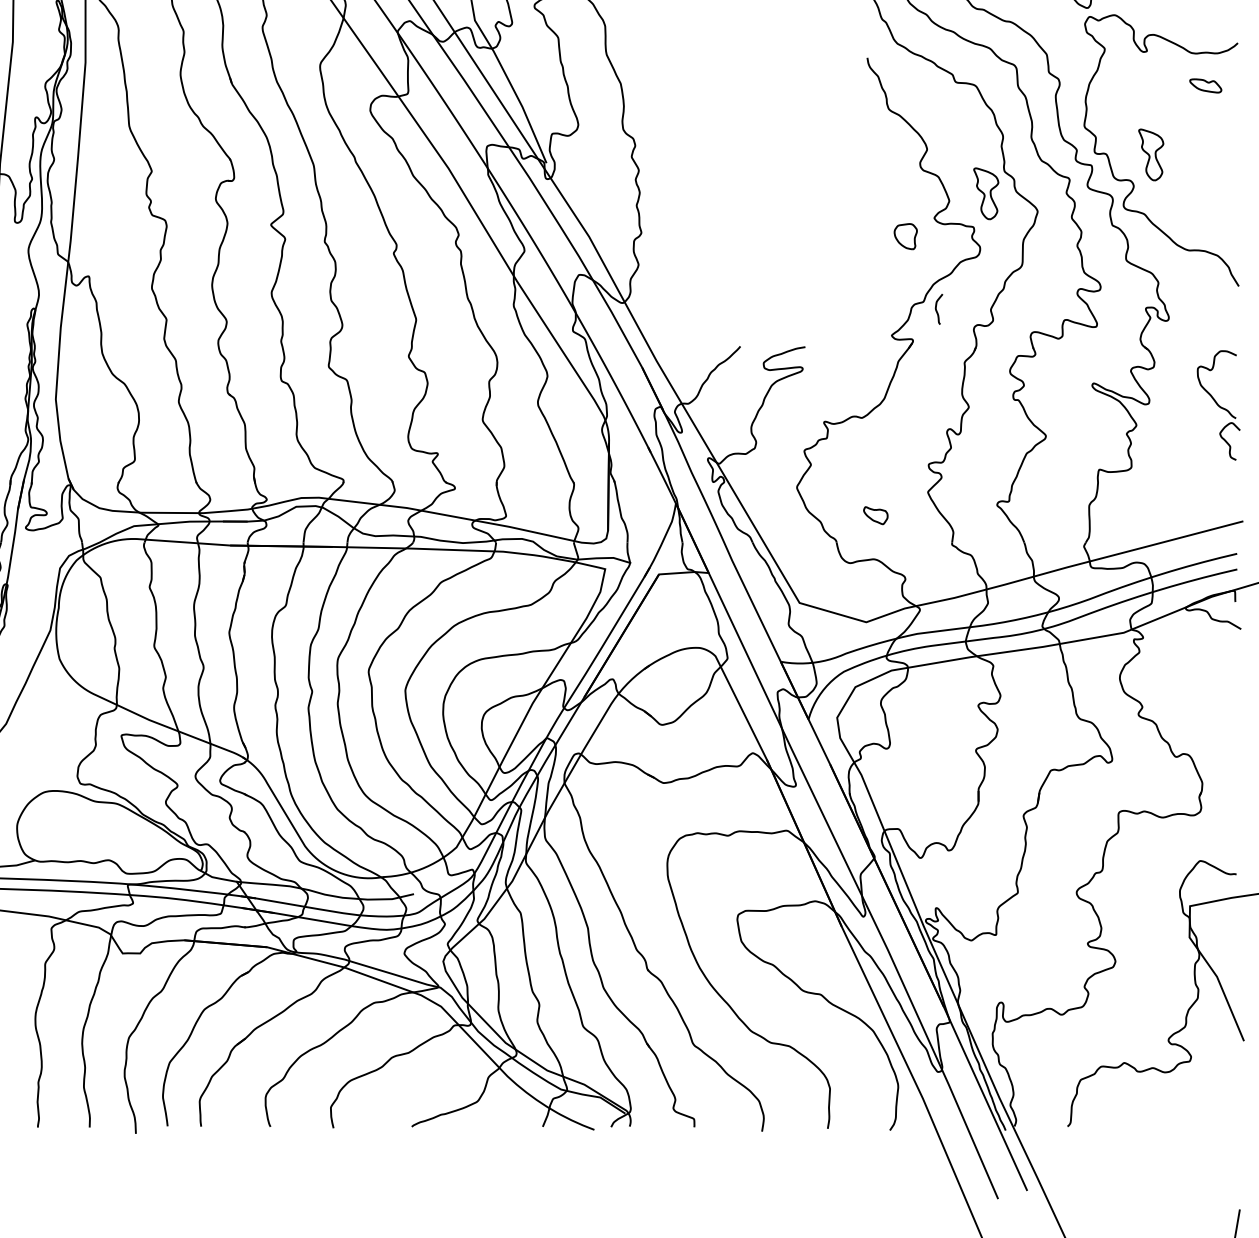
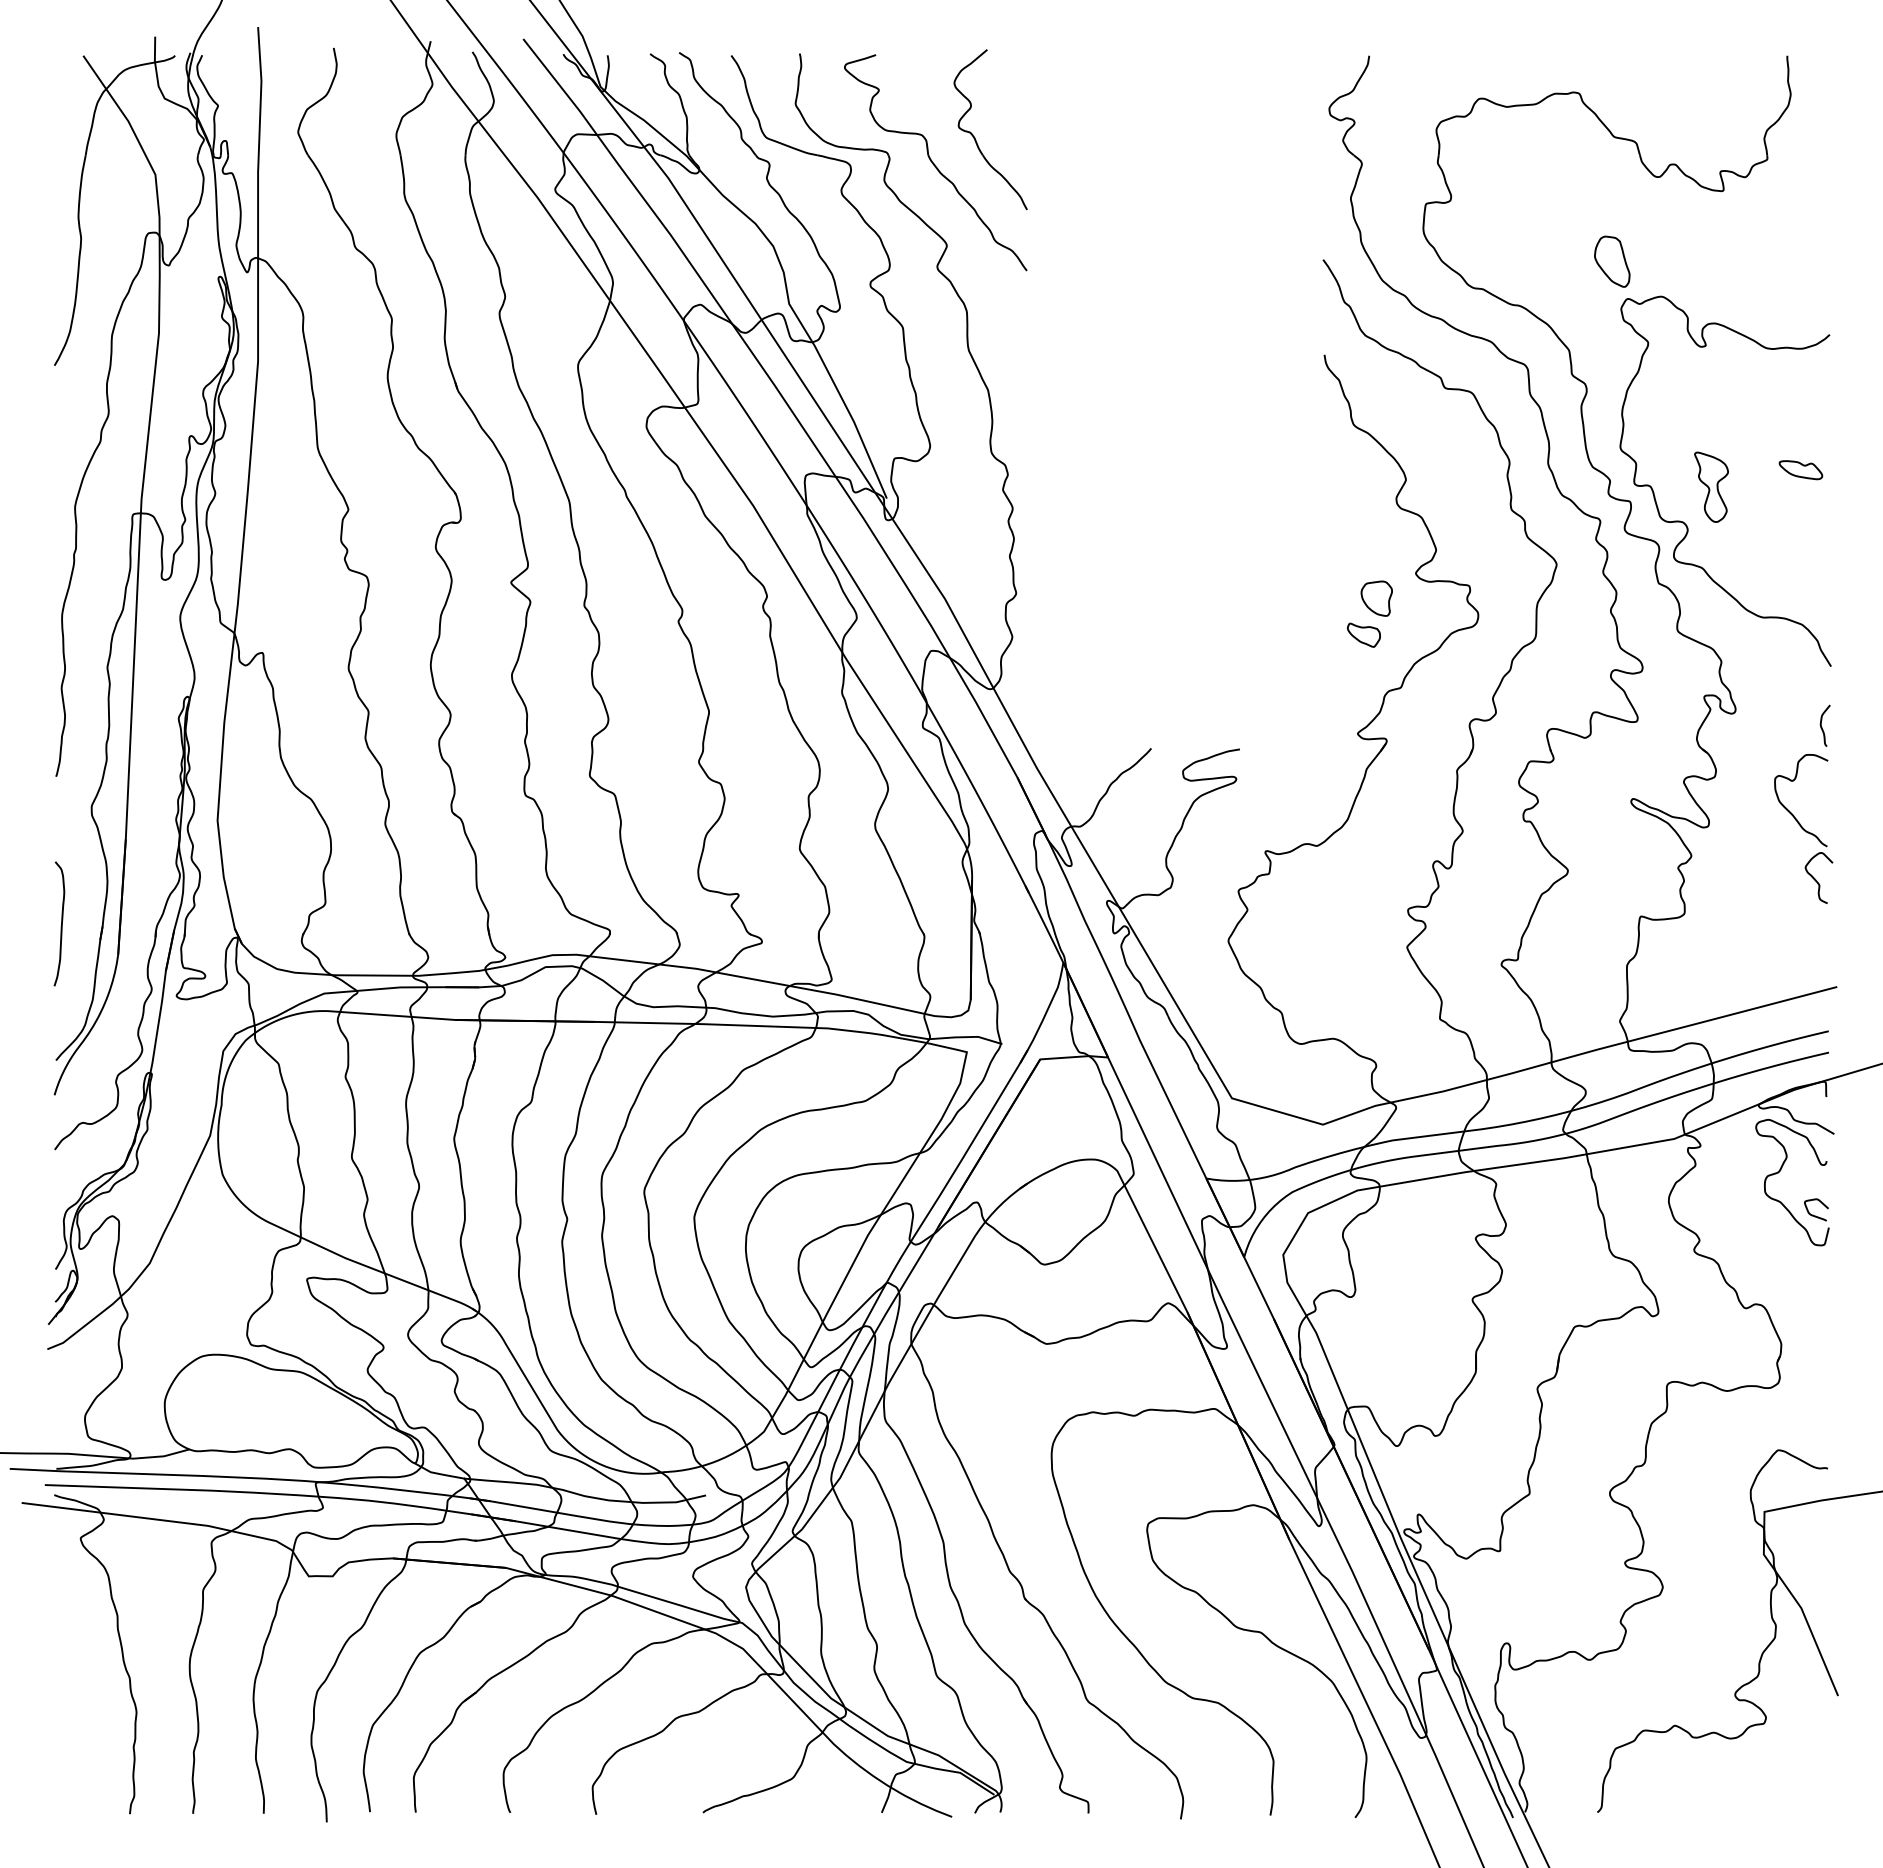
part: (1205, 86) -> (1800, 470), moved
part: (986, 193) -> (1486, 539), removed
curve: (937, 310) -> (1822, 727), moved
part: (875, 515) -> (1363, 634), moved
part: (1201, 656) -> (1780, 1171), added

